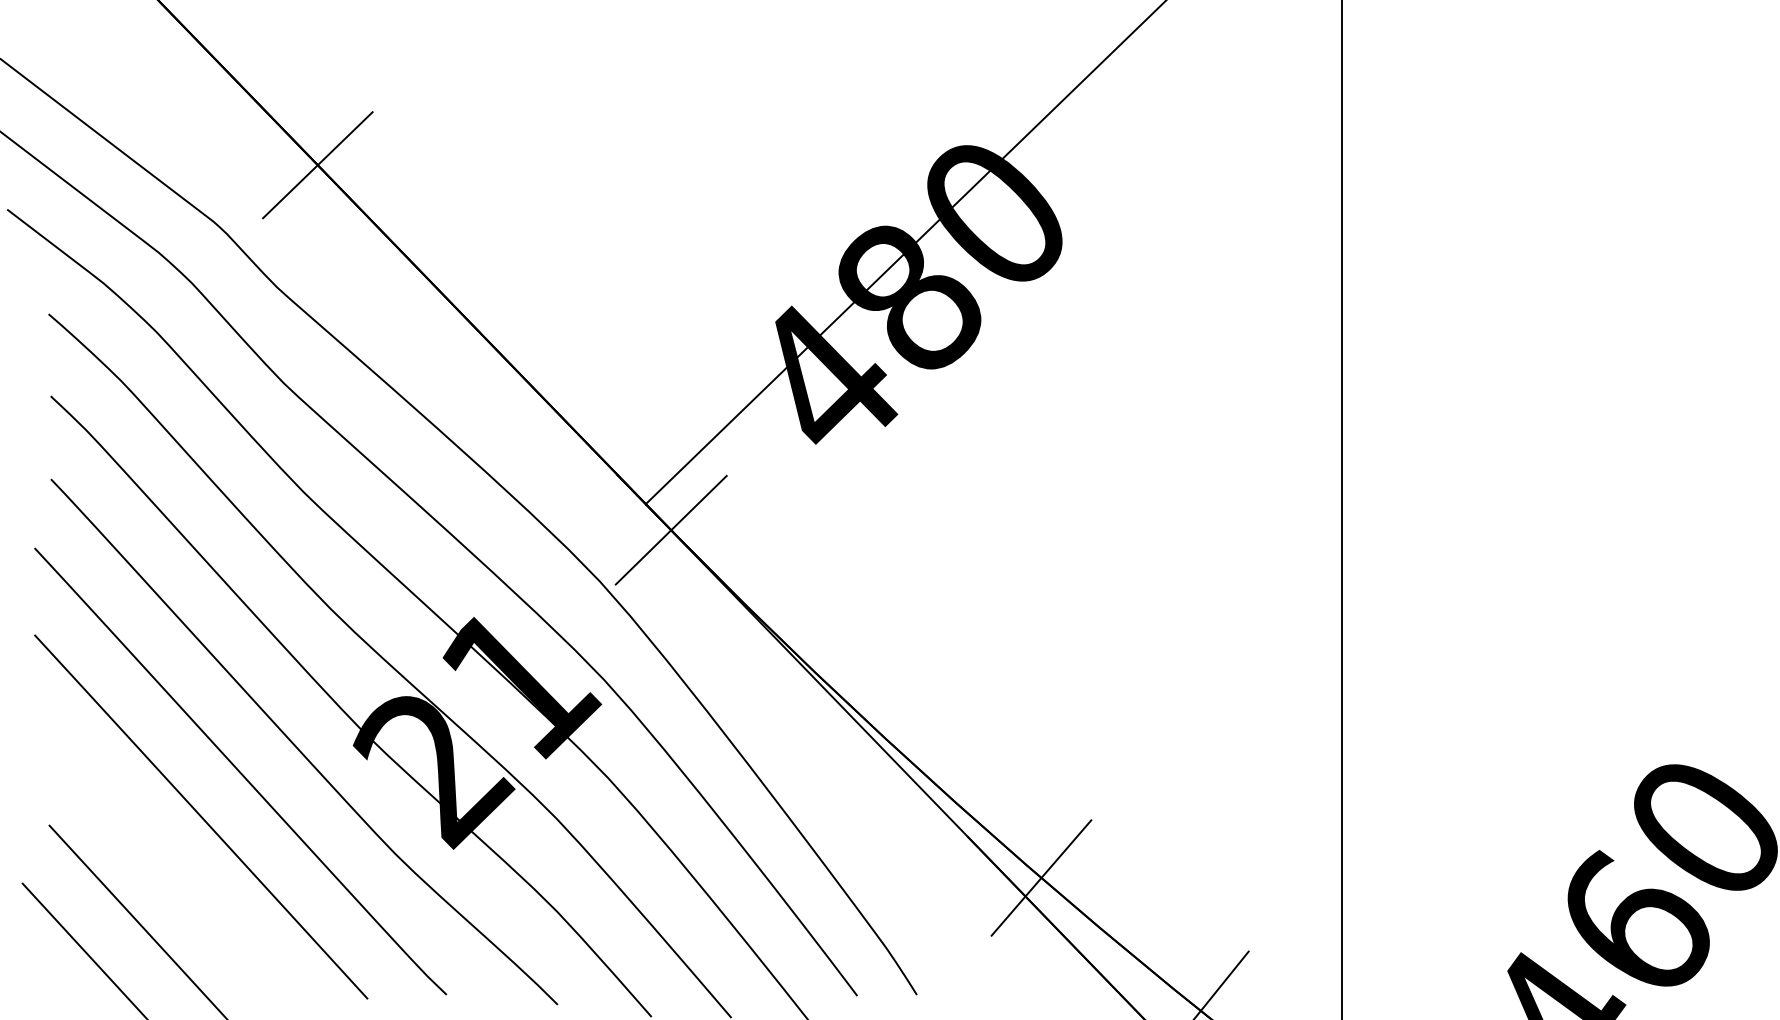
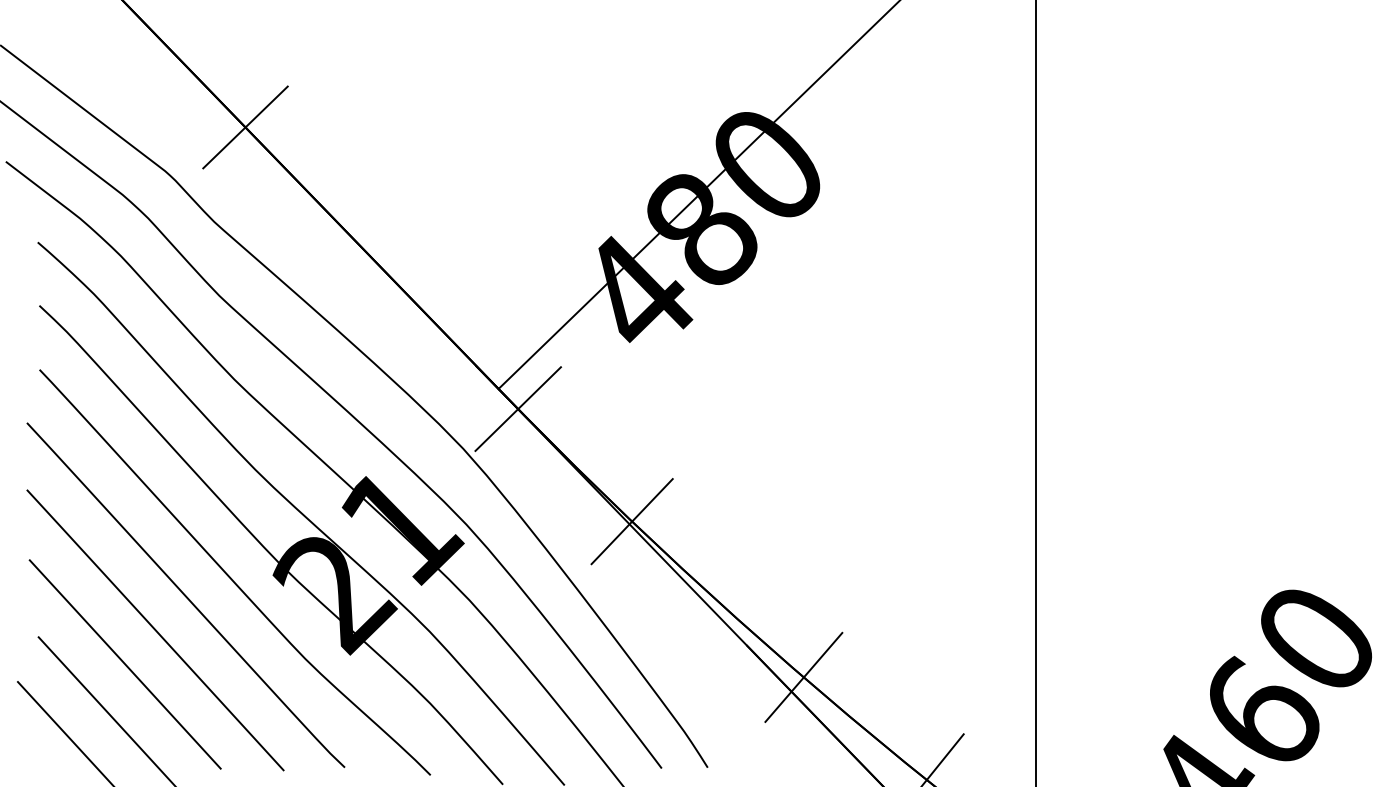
line: (818, 675) -> (631, 521), added
line: (161, 861) -> (124, 664), added

